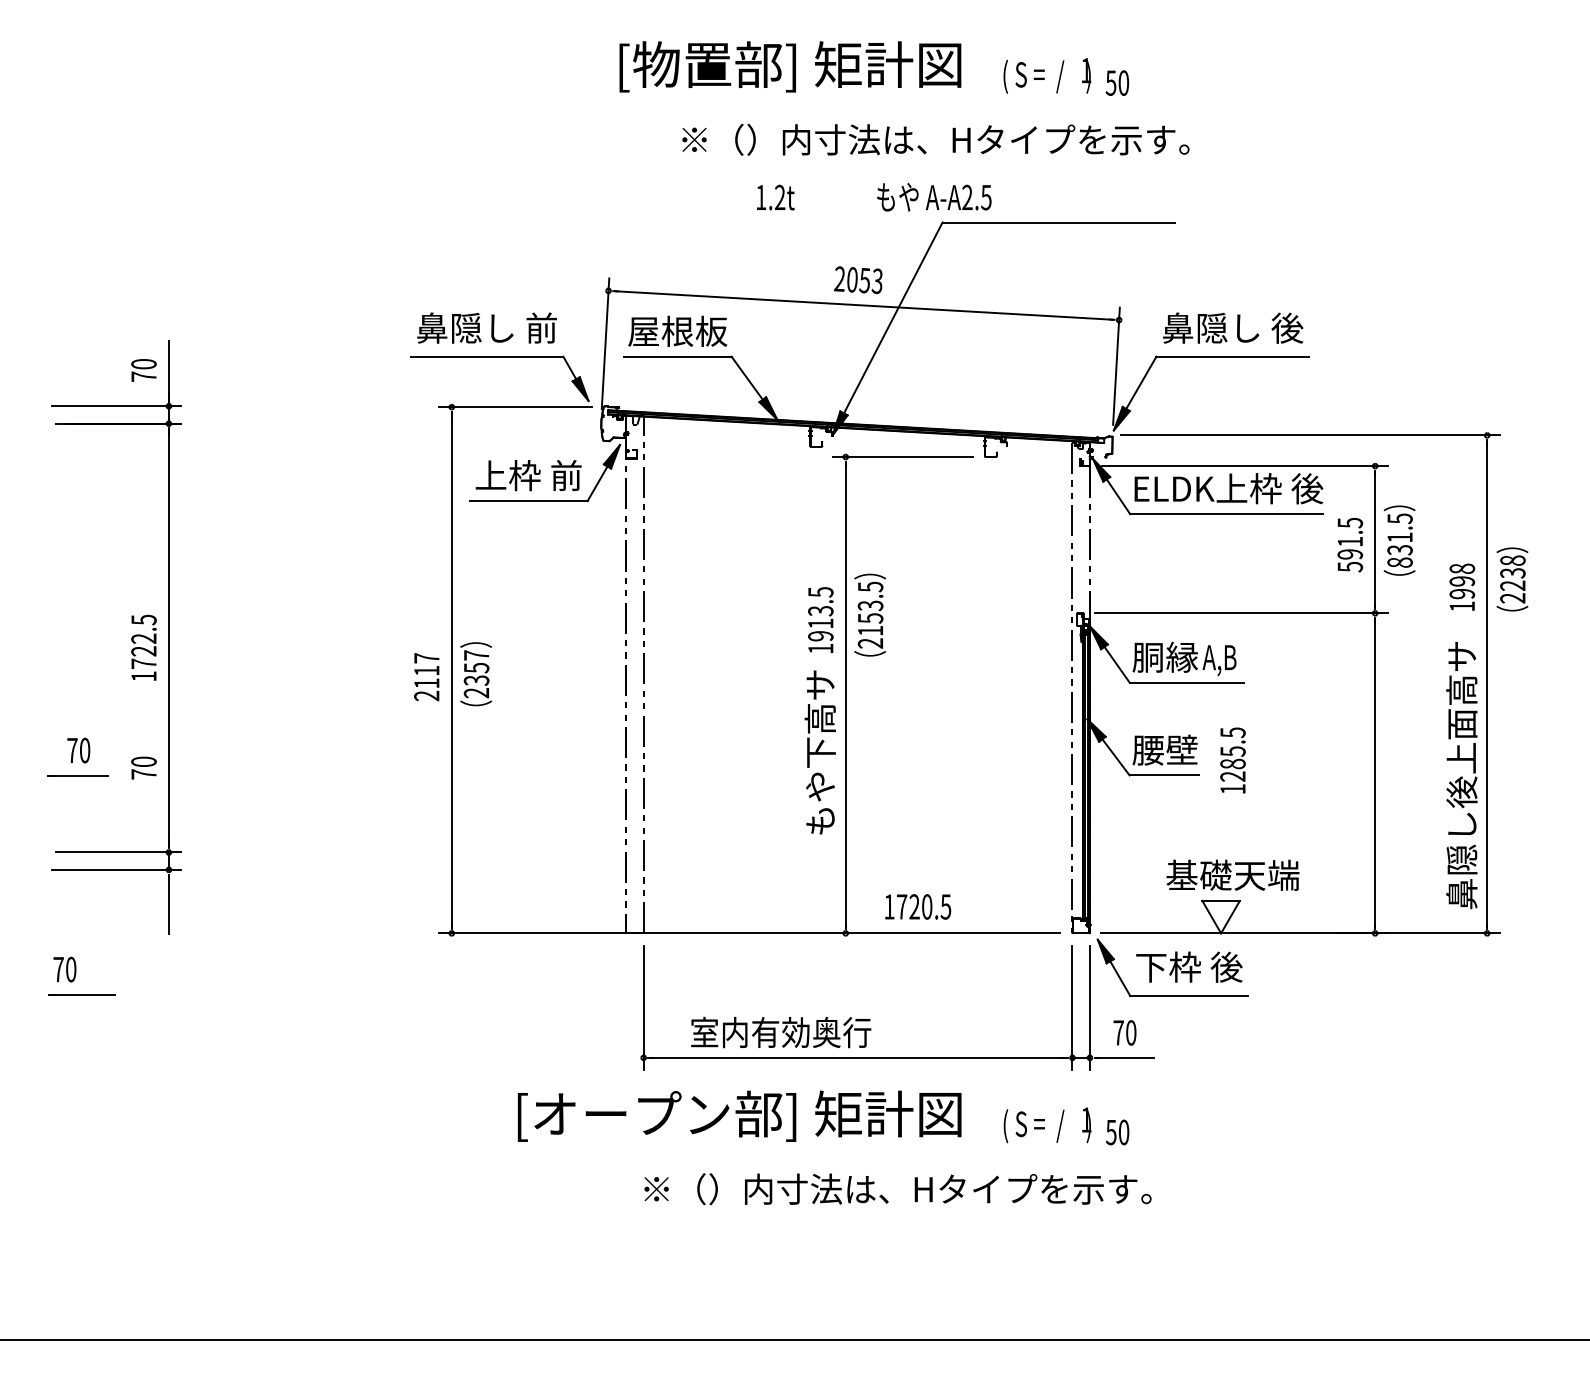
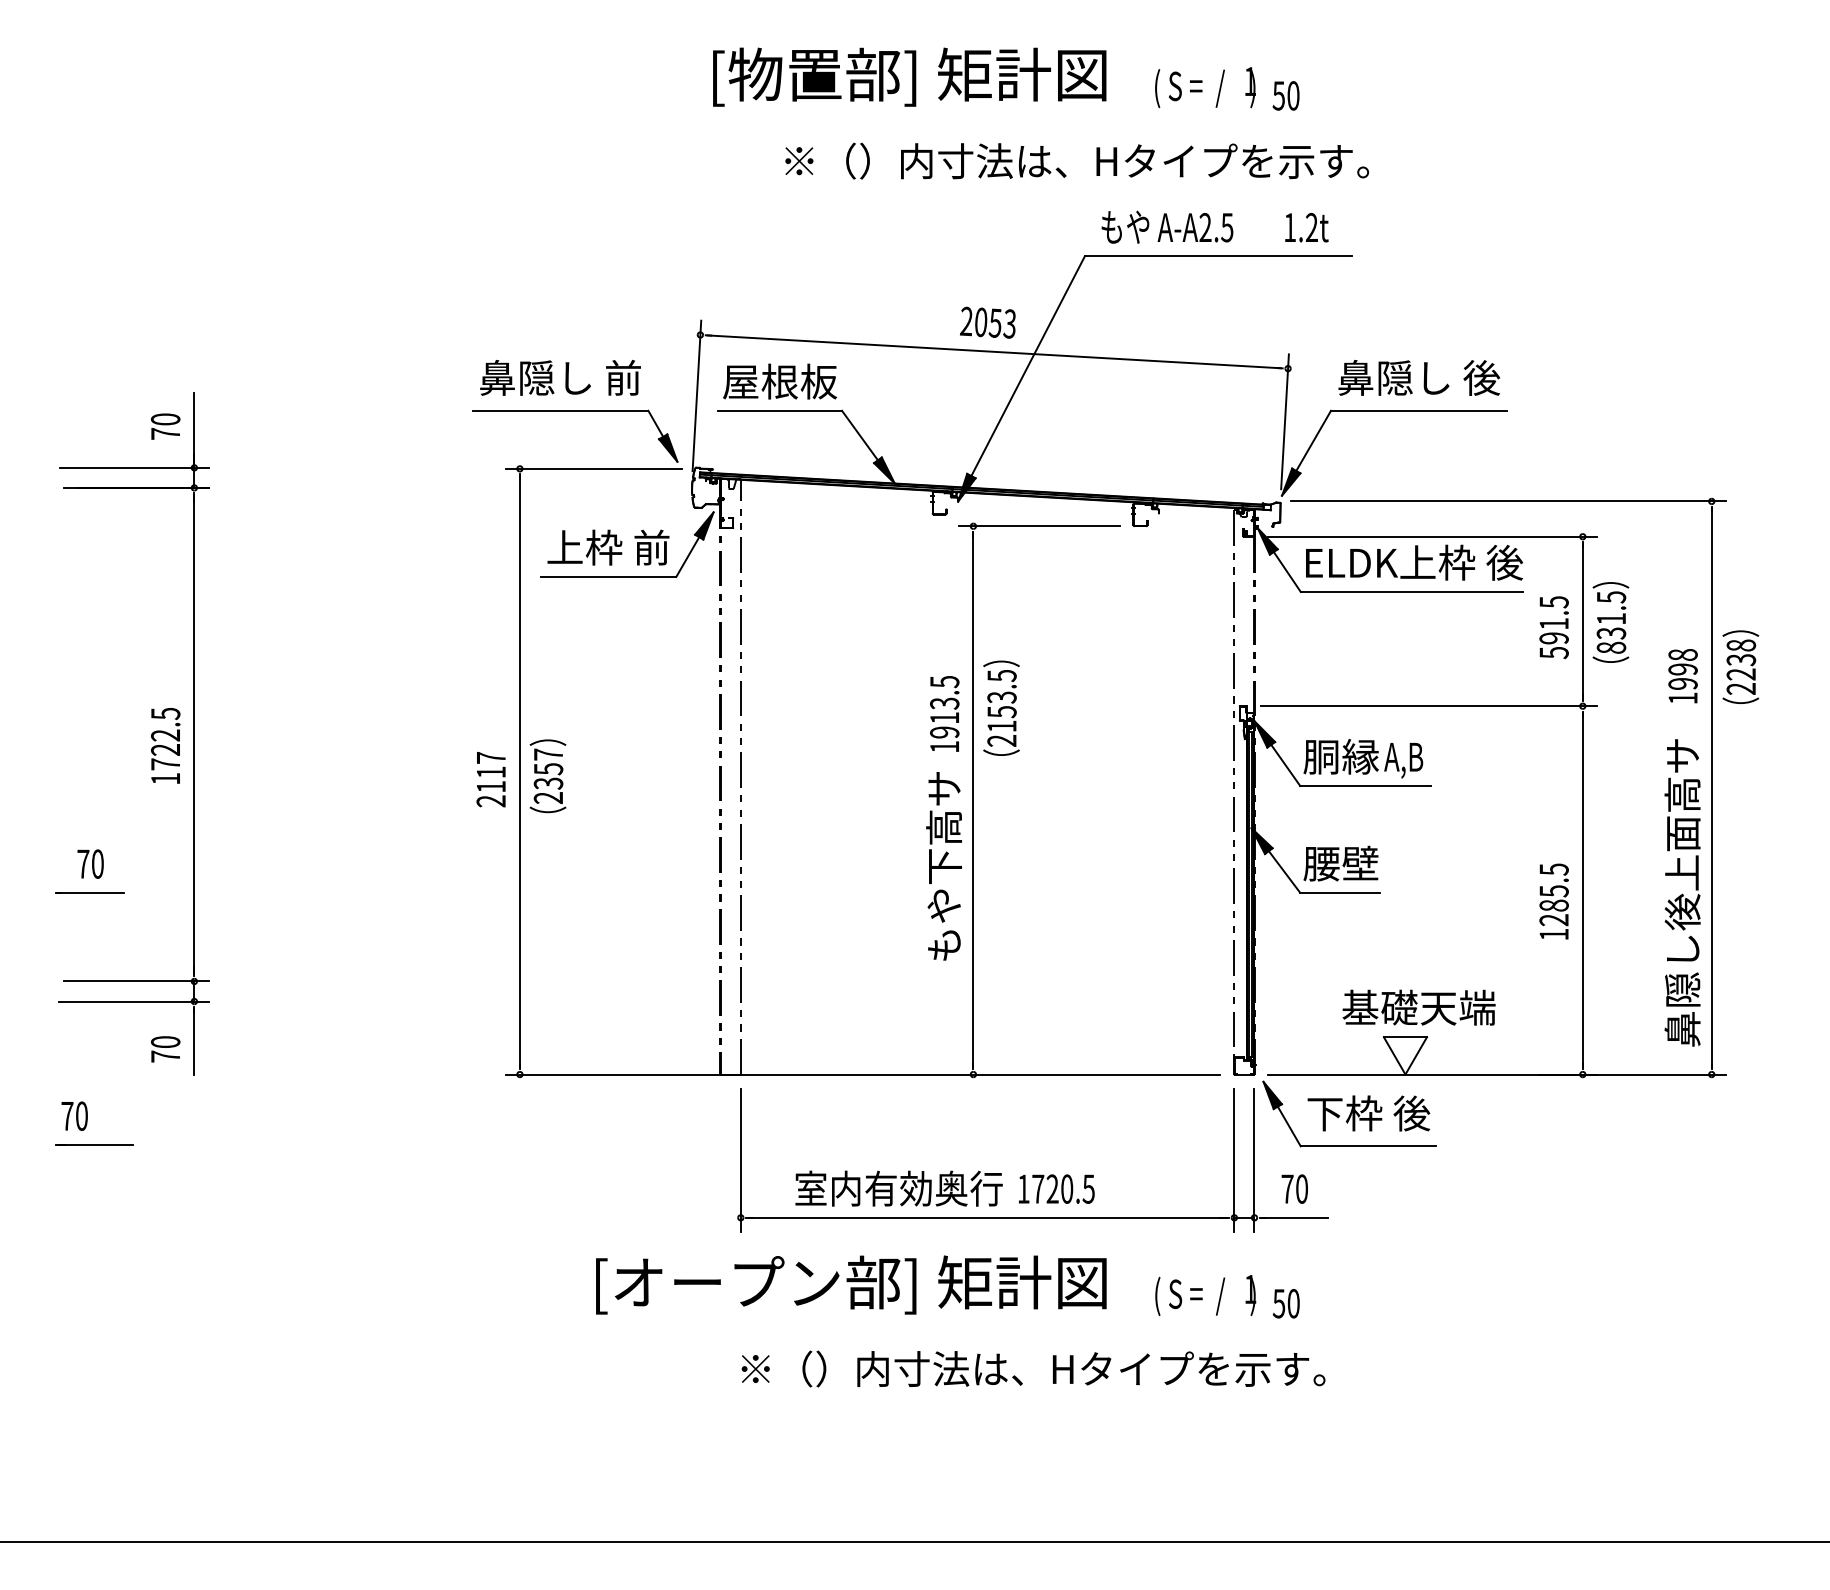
text: (934, 196) -> (1167, 226), moved
text: (775, 197) -> (1306, 227), moved
text: (1232, 760) -> (1553, 901), moved
text: (143, 768) -> (165, 1049), moved
text: (917, 906) -> (1056, 1188), moved

